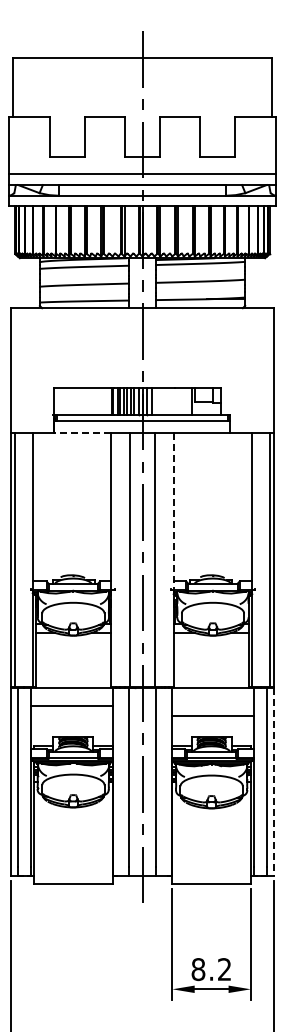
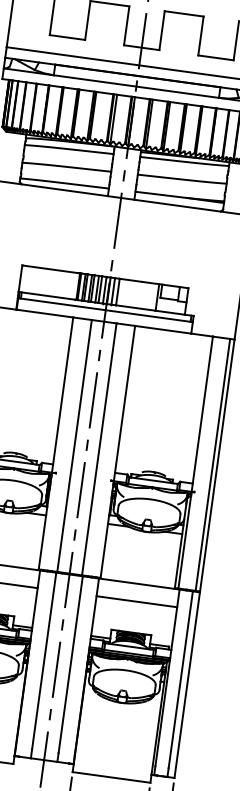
line: (82, 433) -> (44, 313), dashed -> solid
line: (173, 511) -> (124, 403), dashed -> solid
line: (212, 716) -> (136, 602), moved
line: (274, 781) -> (187, 684), dashed -> solid

